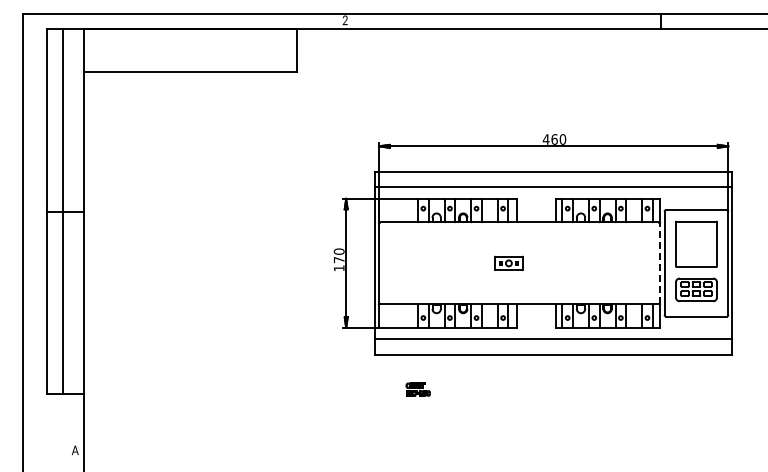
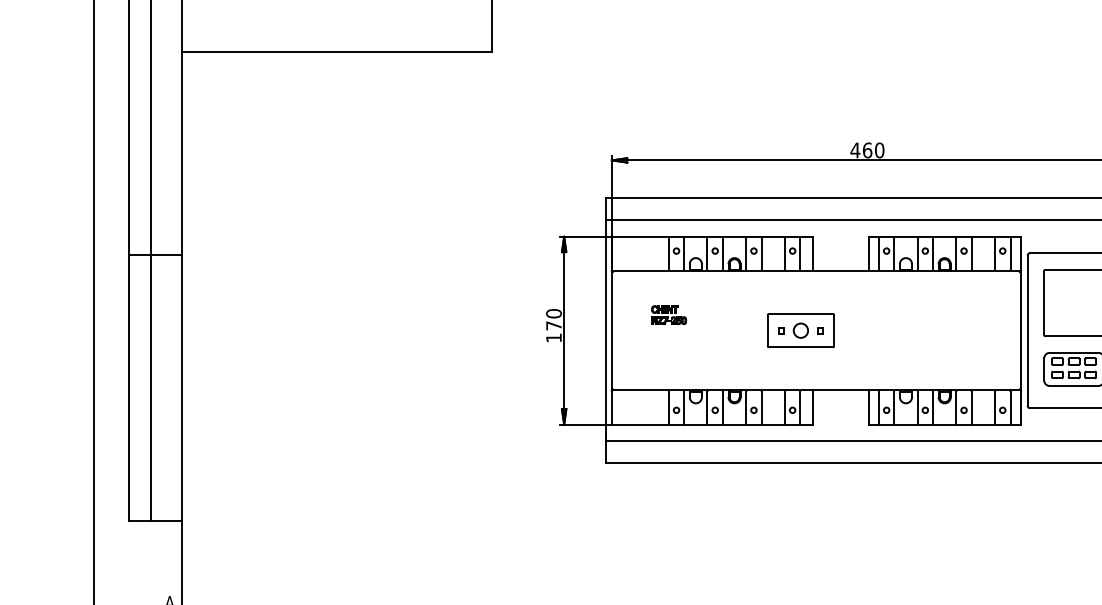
line: (660, 262) -> (1021, 329), dashed -> solid
part: (508, 263) -> (800, 330), size x1.67
part: (417, 389) -> (667, 314), moved

